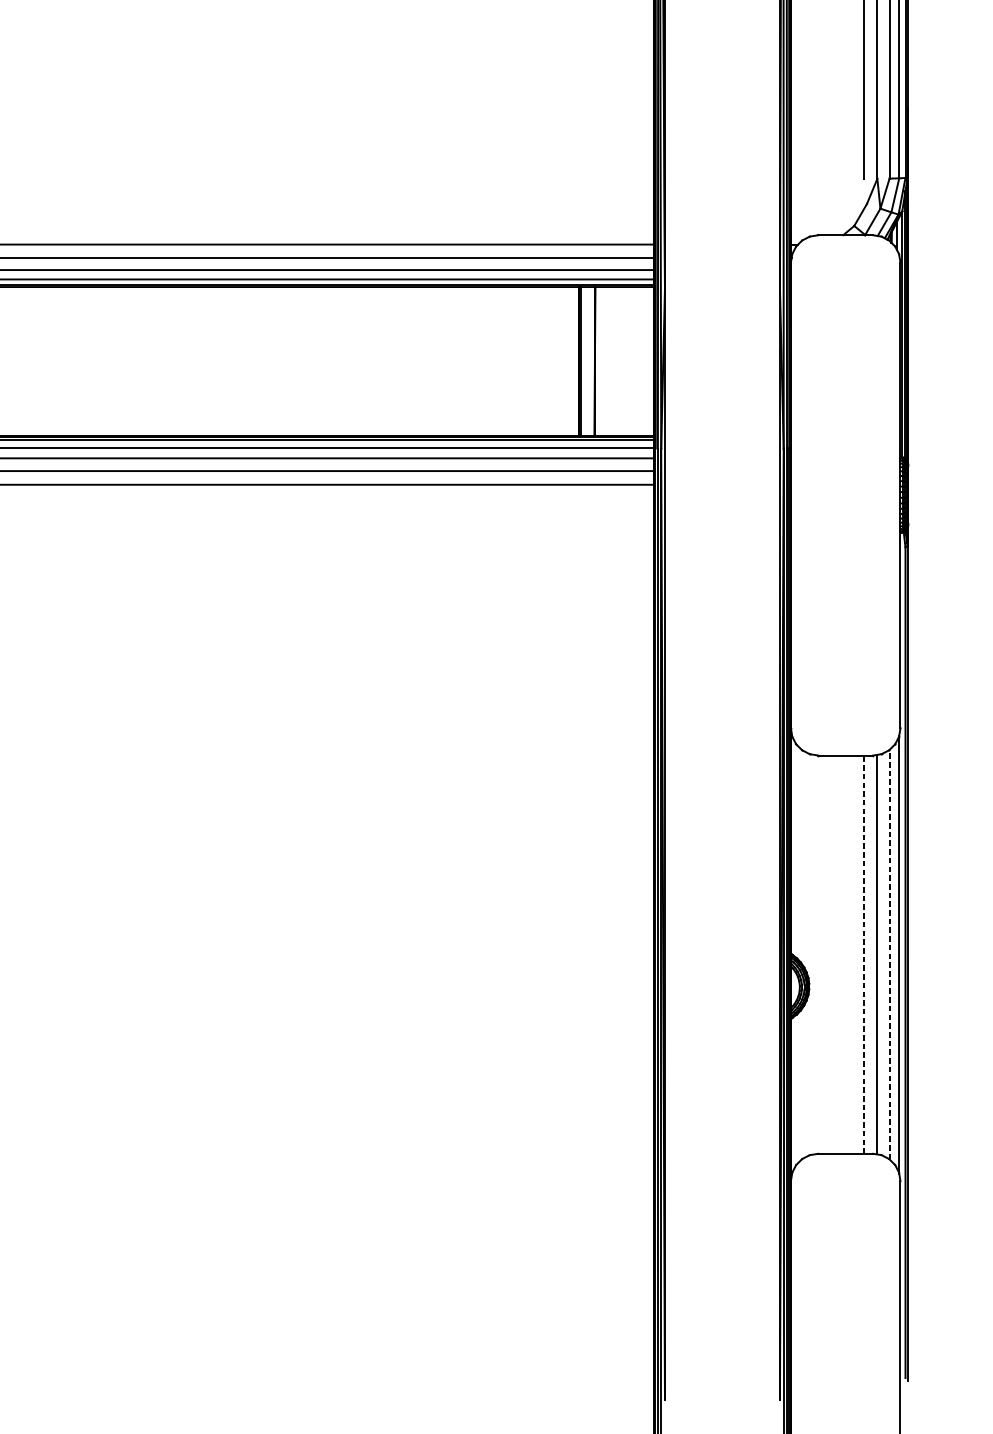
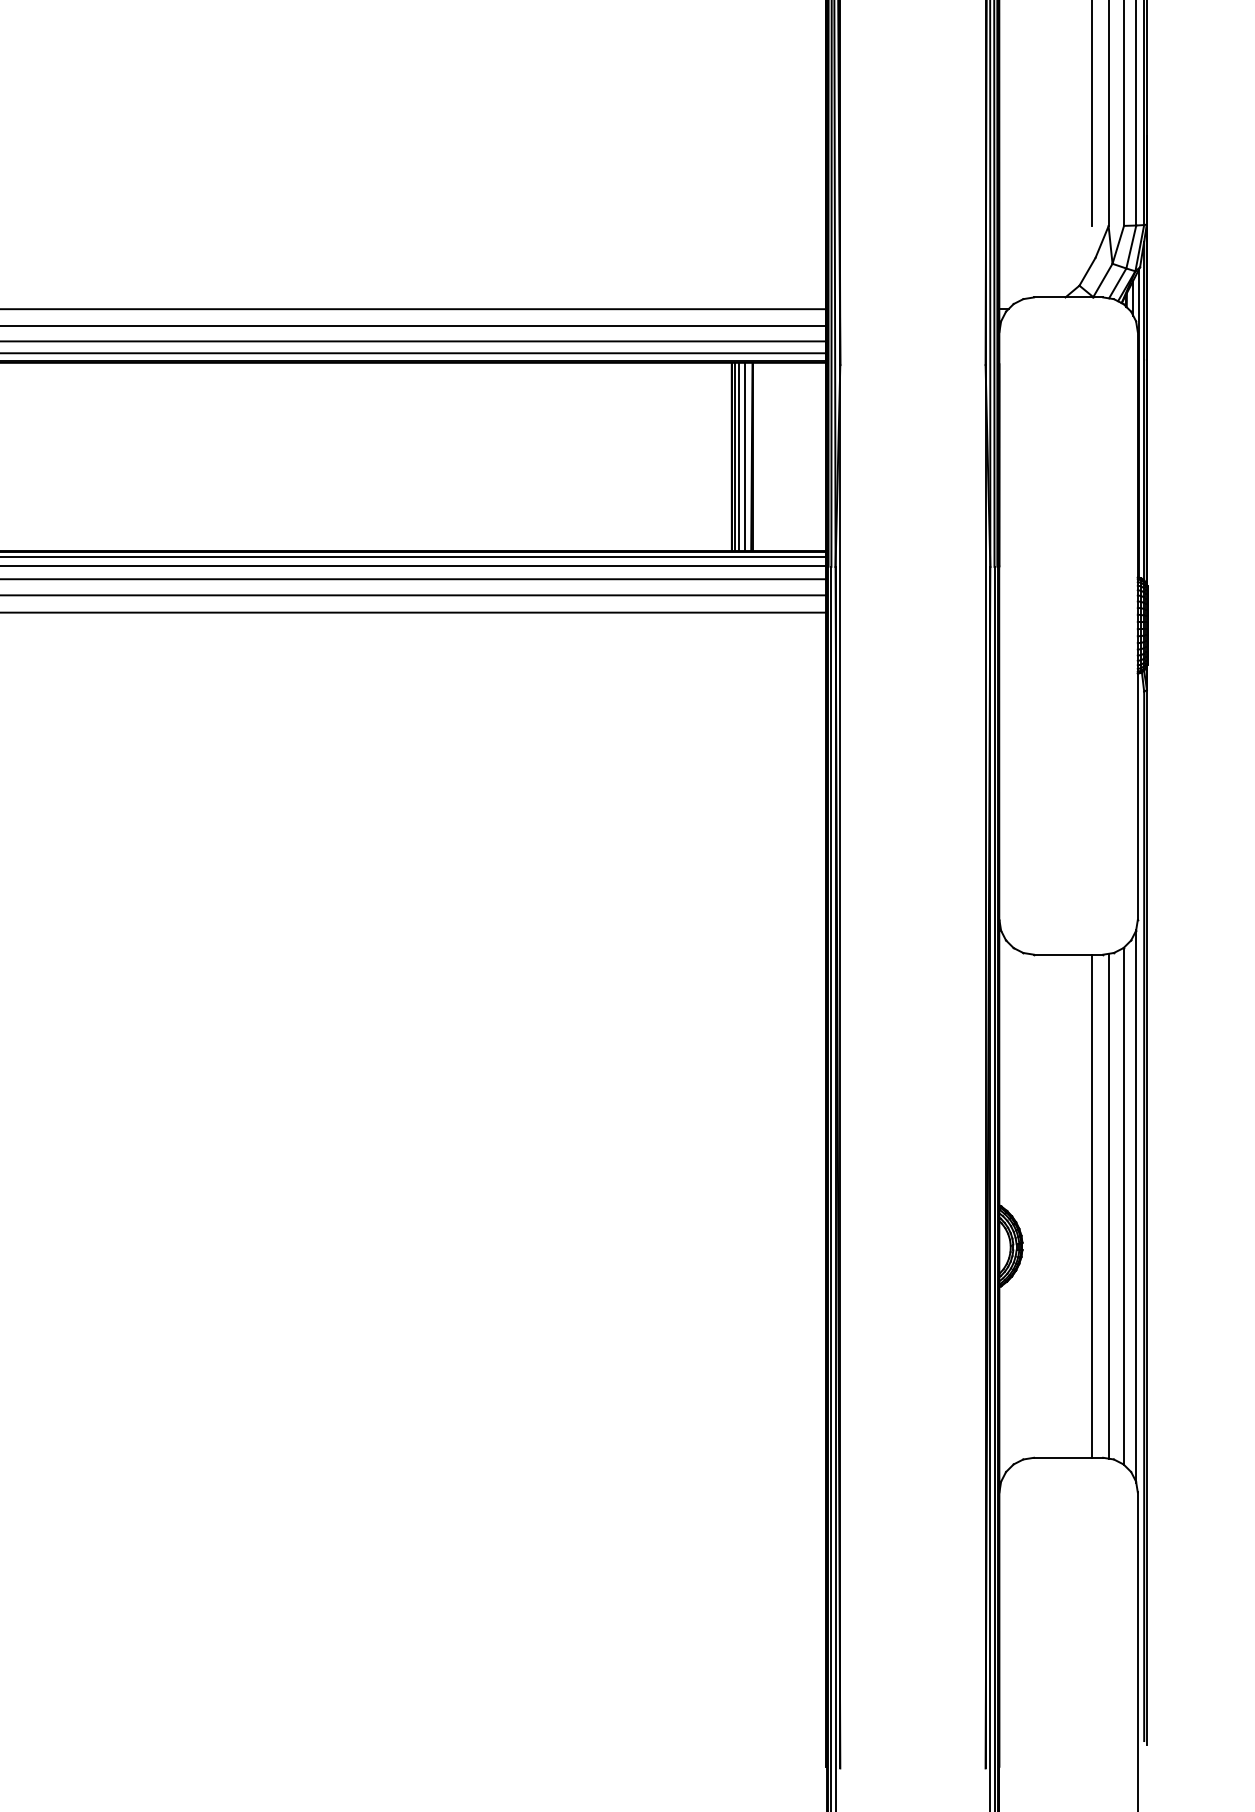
line: (585, 361) -> (739, 456), added
line: (589, 361) -> (745, 456), added
line: (863, 954) -> (1091, 1206), dashed -> solid
line: (889, 954) -> (1124, 1206), dashed -> solid

